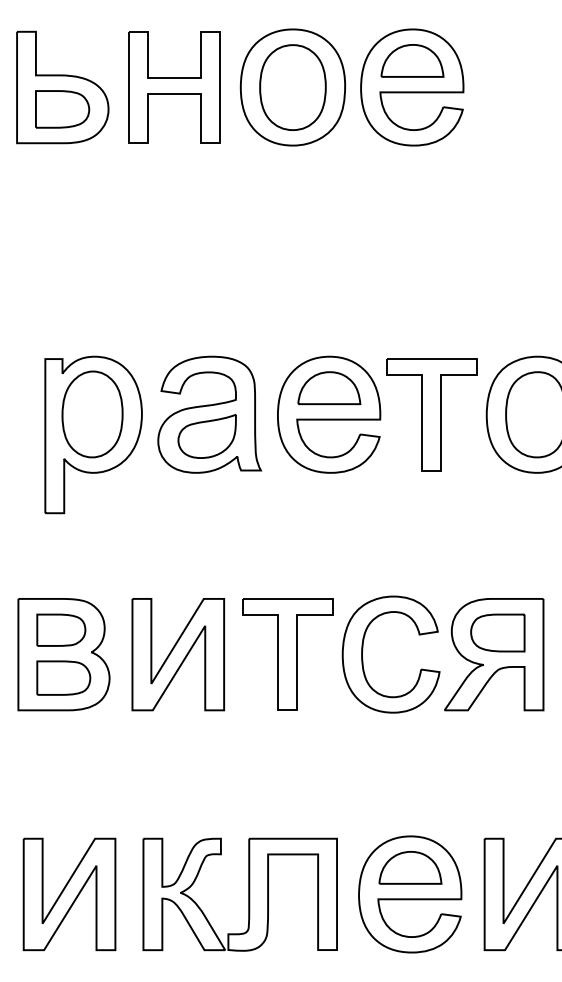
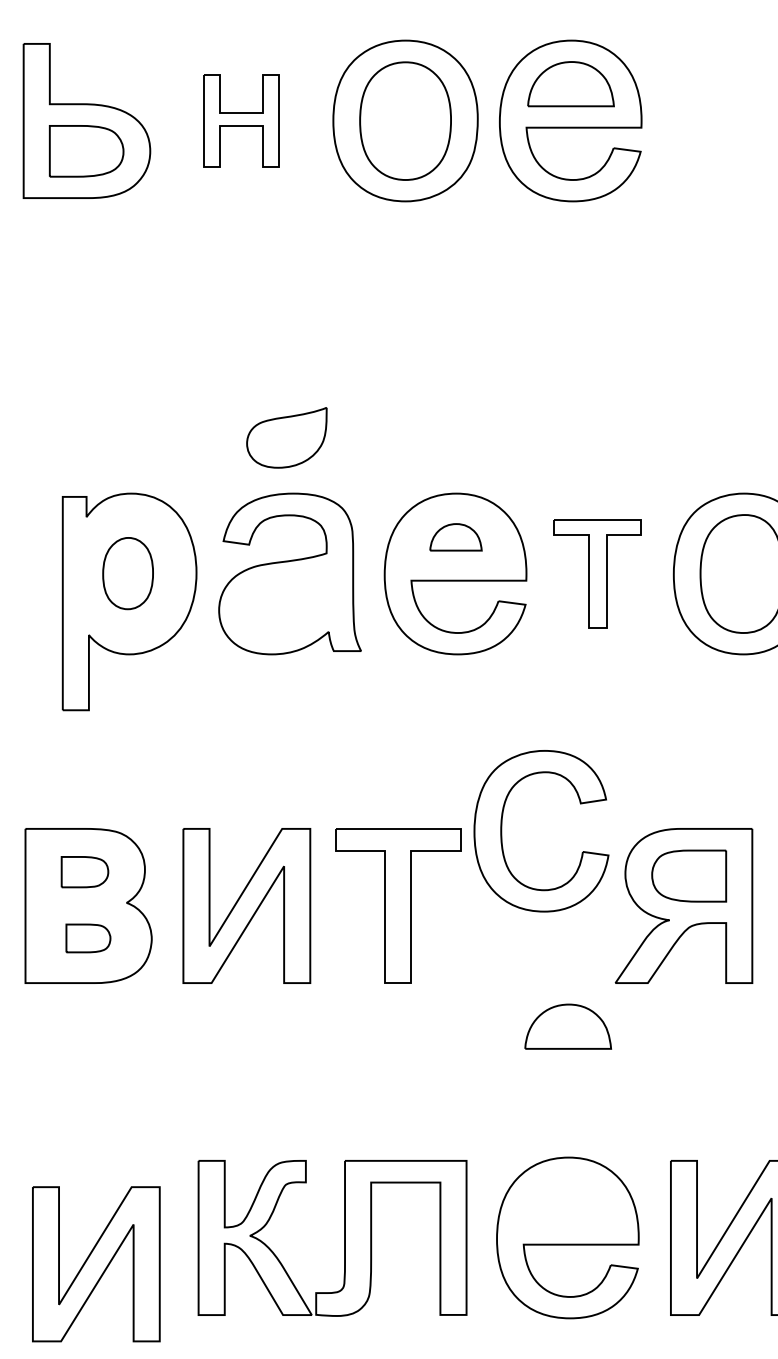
part: (174, 87) -> (241, 120), size x0.6
part: (329, 388) -> (456, 537), size x0.6
part: (92, 414) -> (128, 573), size x0.6
part: (431, 414) -> (597, 573), size x0.7
part: (206, 436) -> (285, 437), moved
part: (61, 629) -> (85, 871), size x0.7
part: (363, 649) -> (503, 824), moved
part: (63, 677) -> (87, 937), size x0.6
part: (410, 867) -> (568, 1026), moved
part: (69, 894) -> (96, 1264), moved

